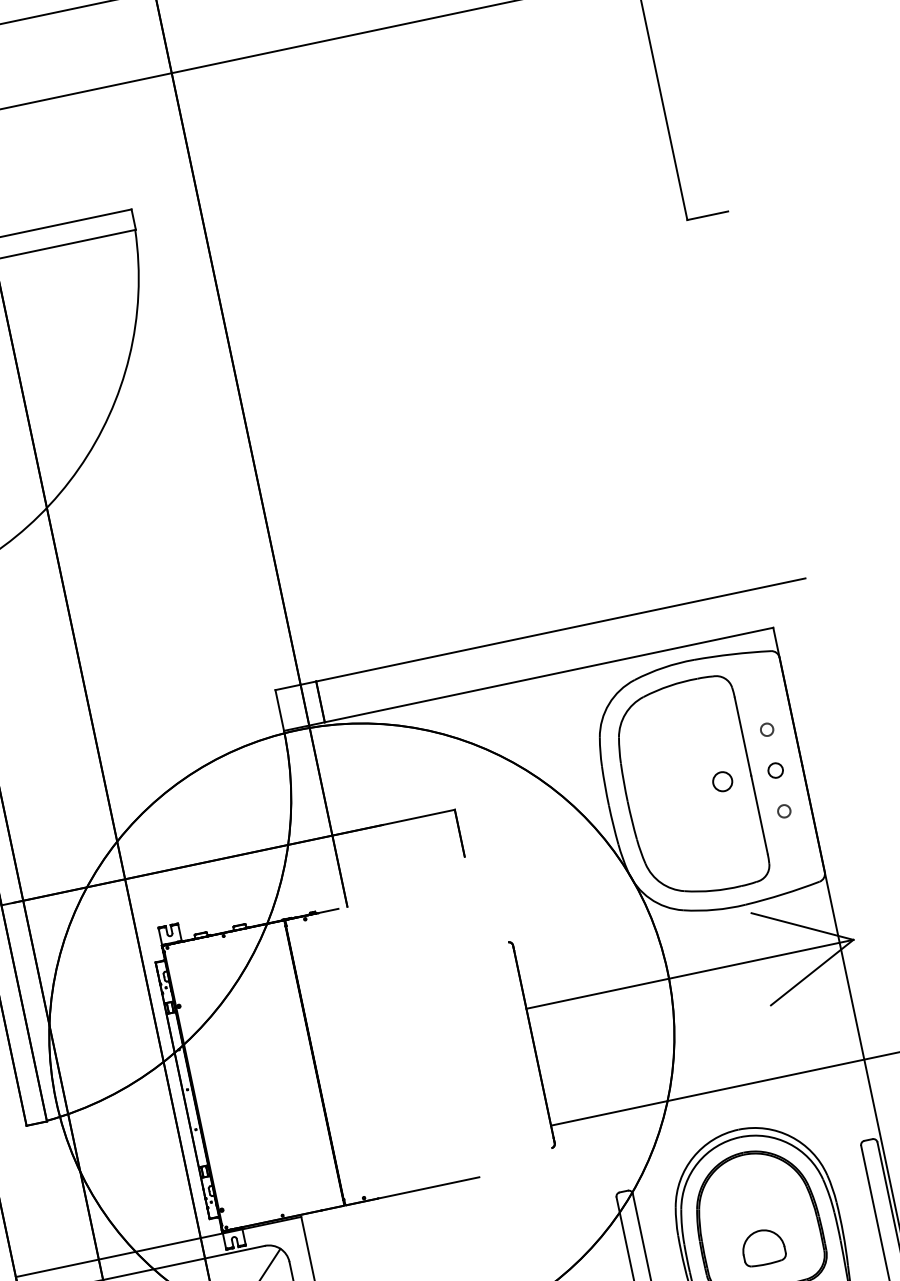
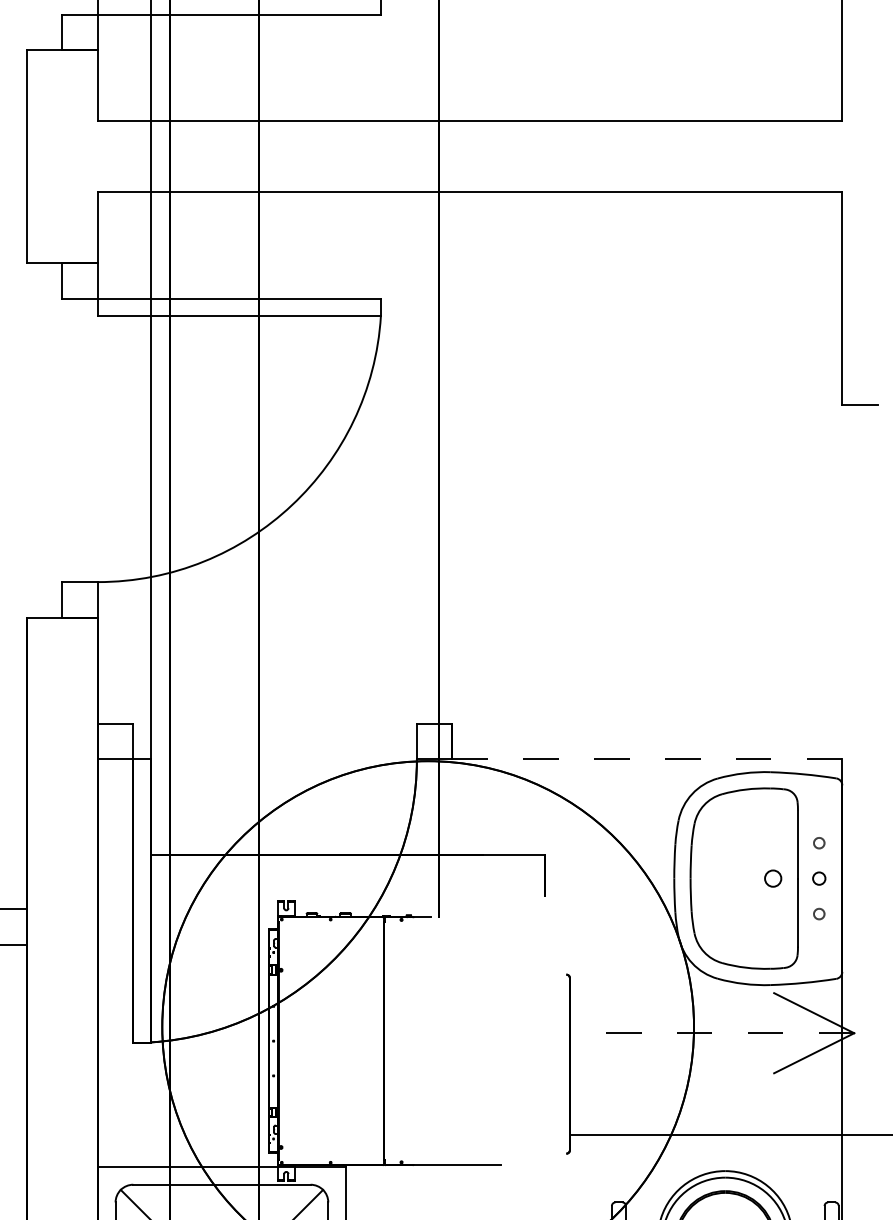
line: (560, 629) -> (664, 723), removed
line: (549, 675) -> (647, 759), solid -> dashed
line: (689, 974) -> (711, 1033), solid -> dashed

